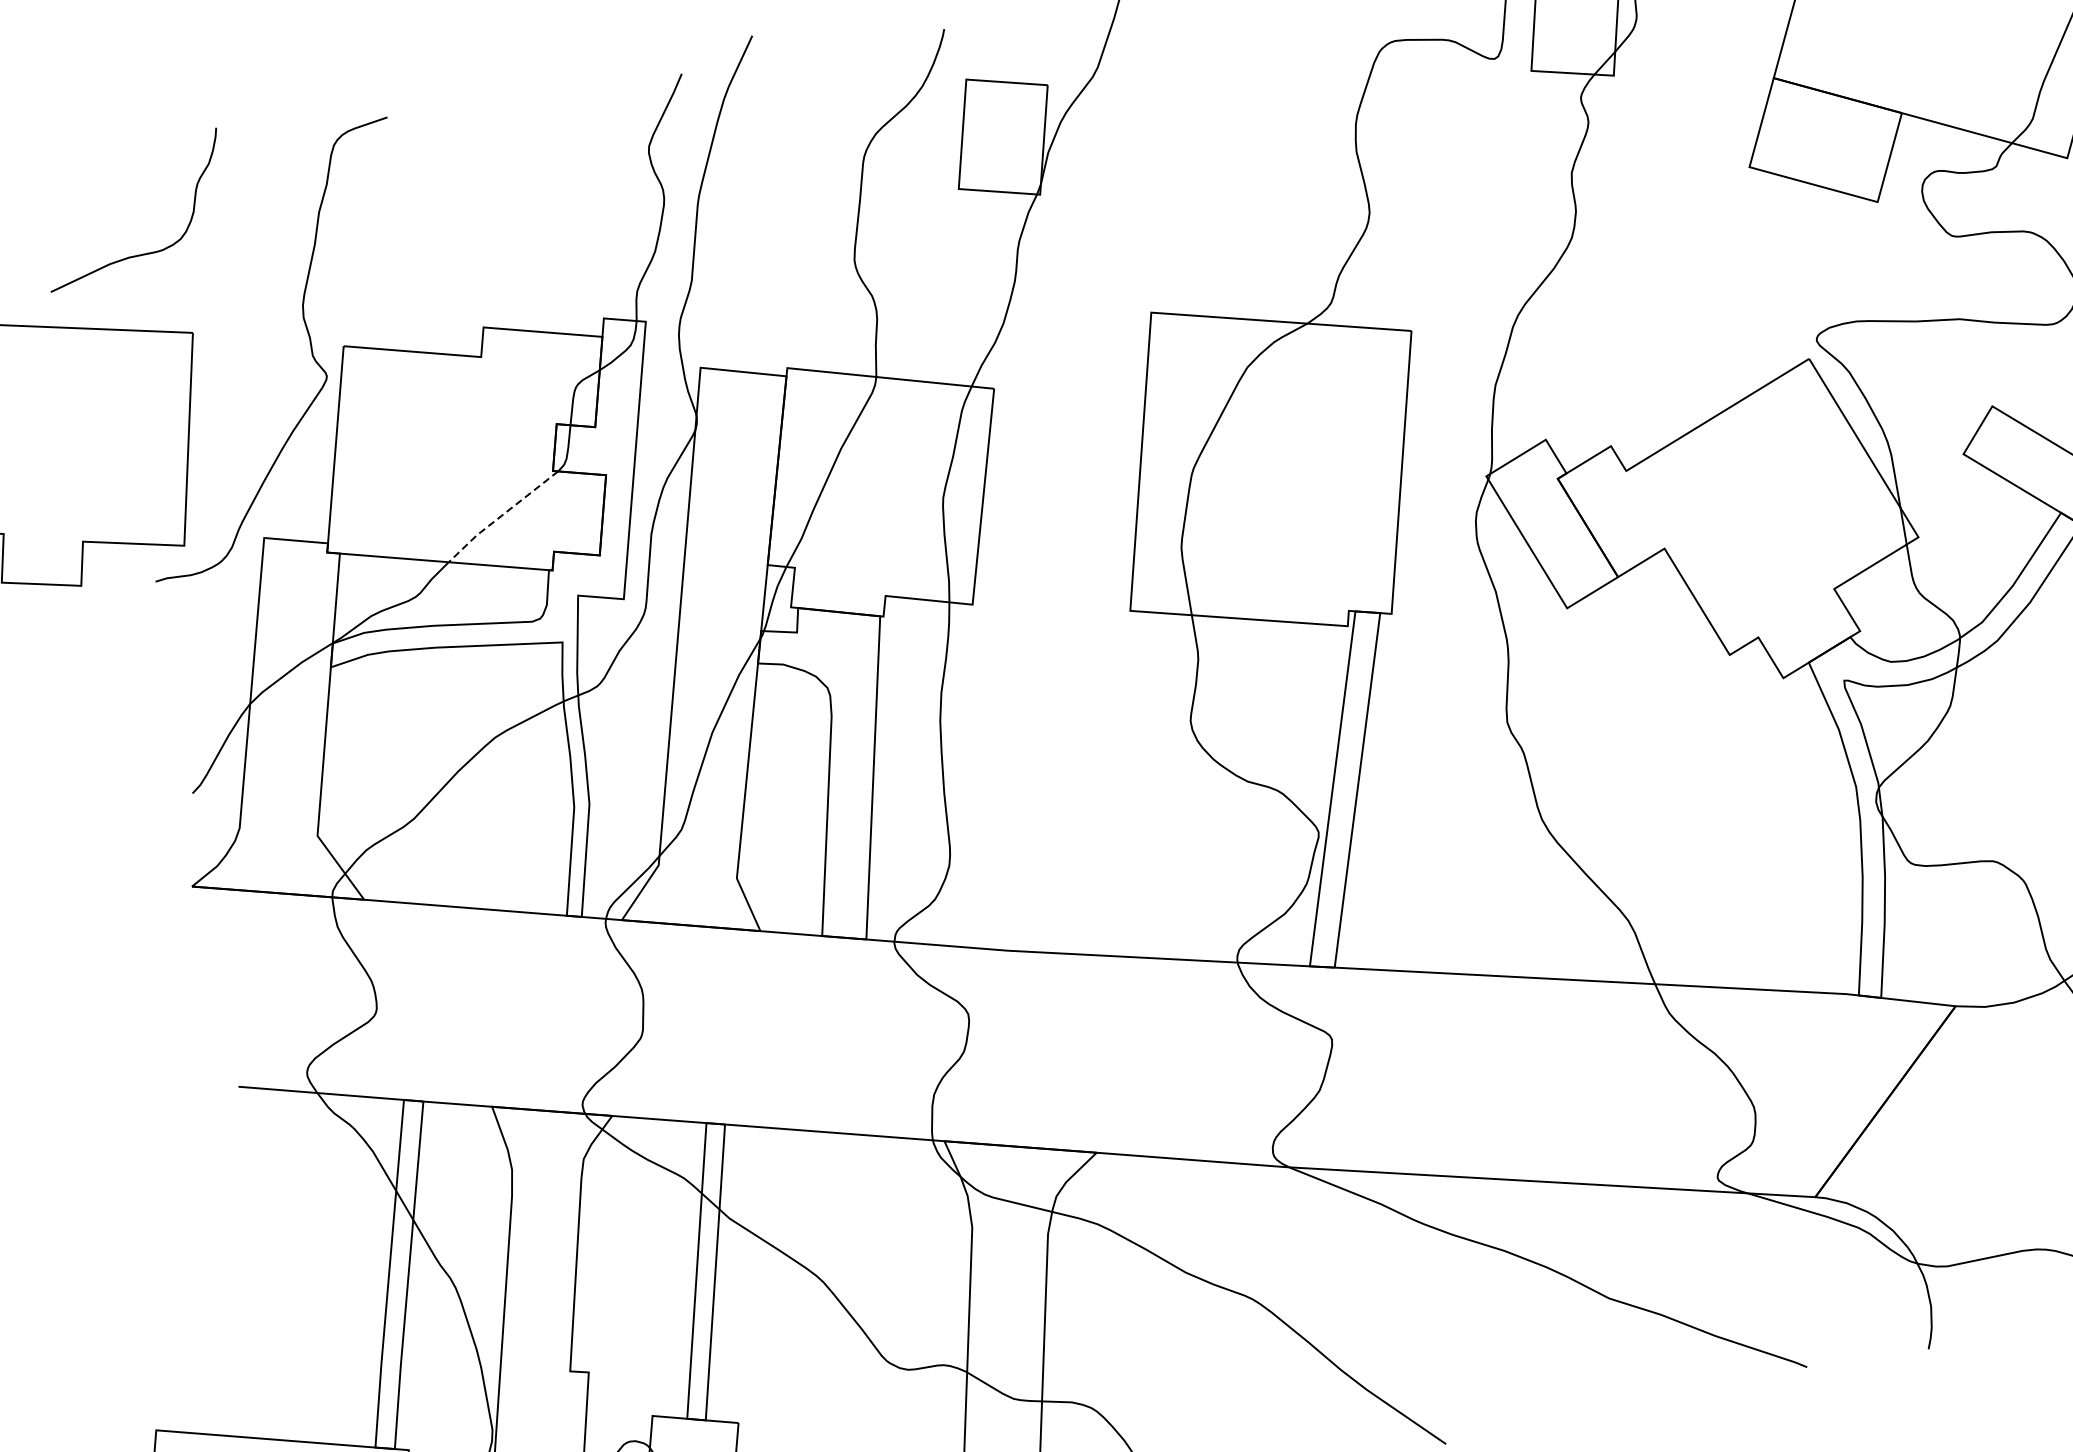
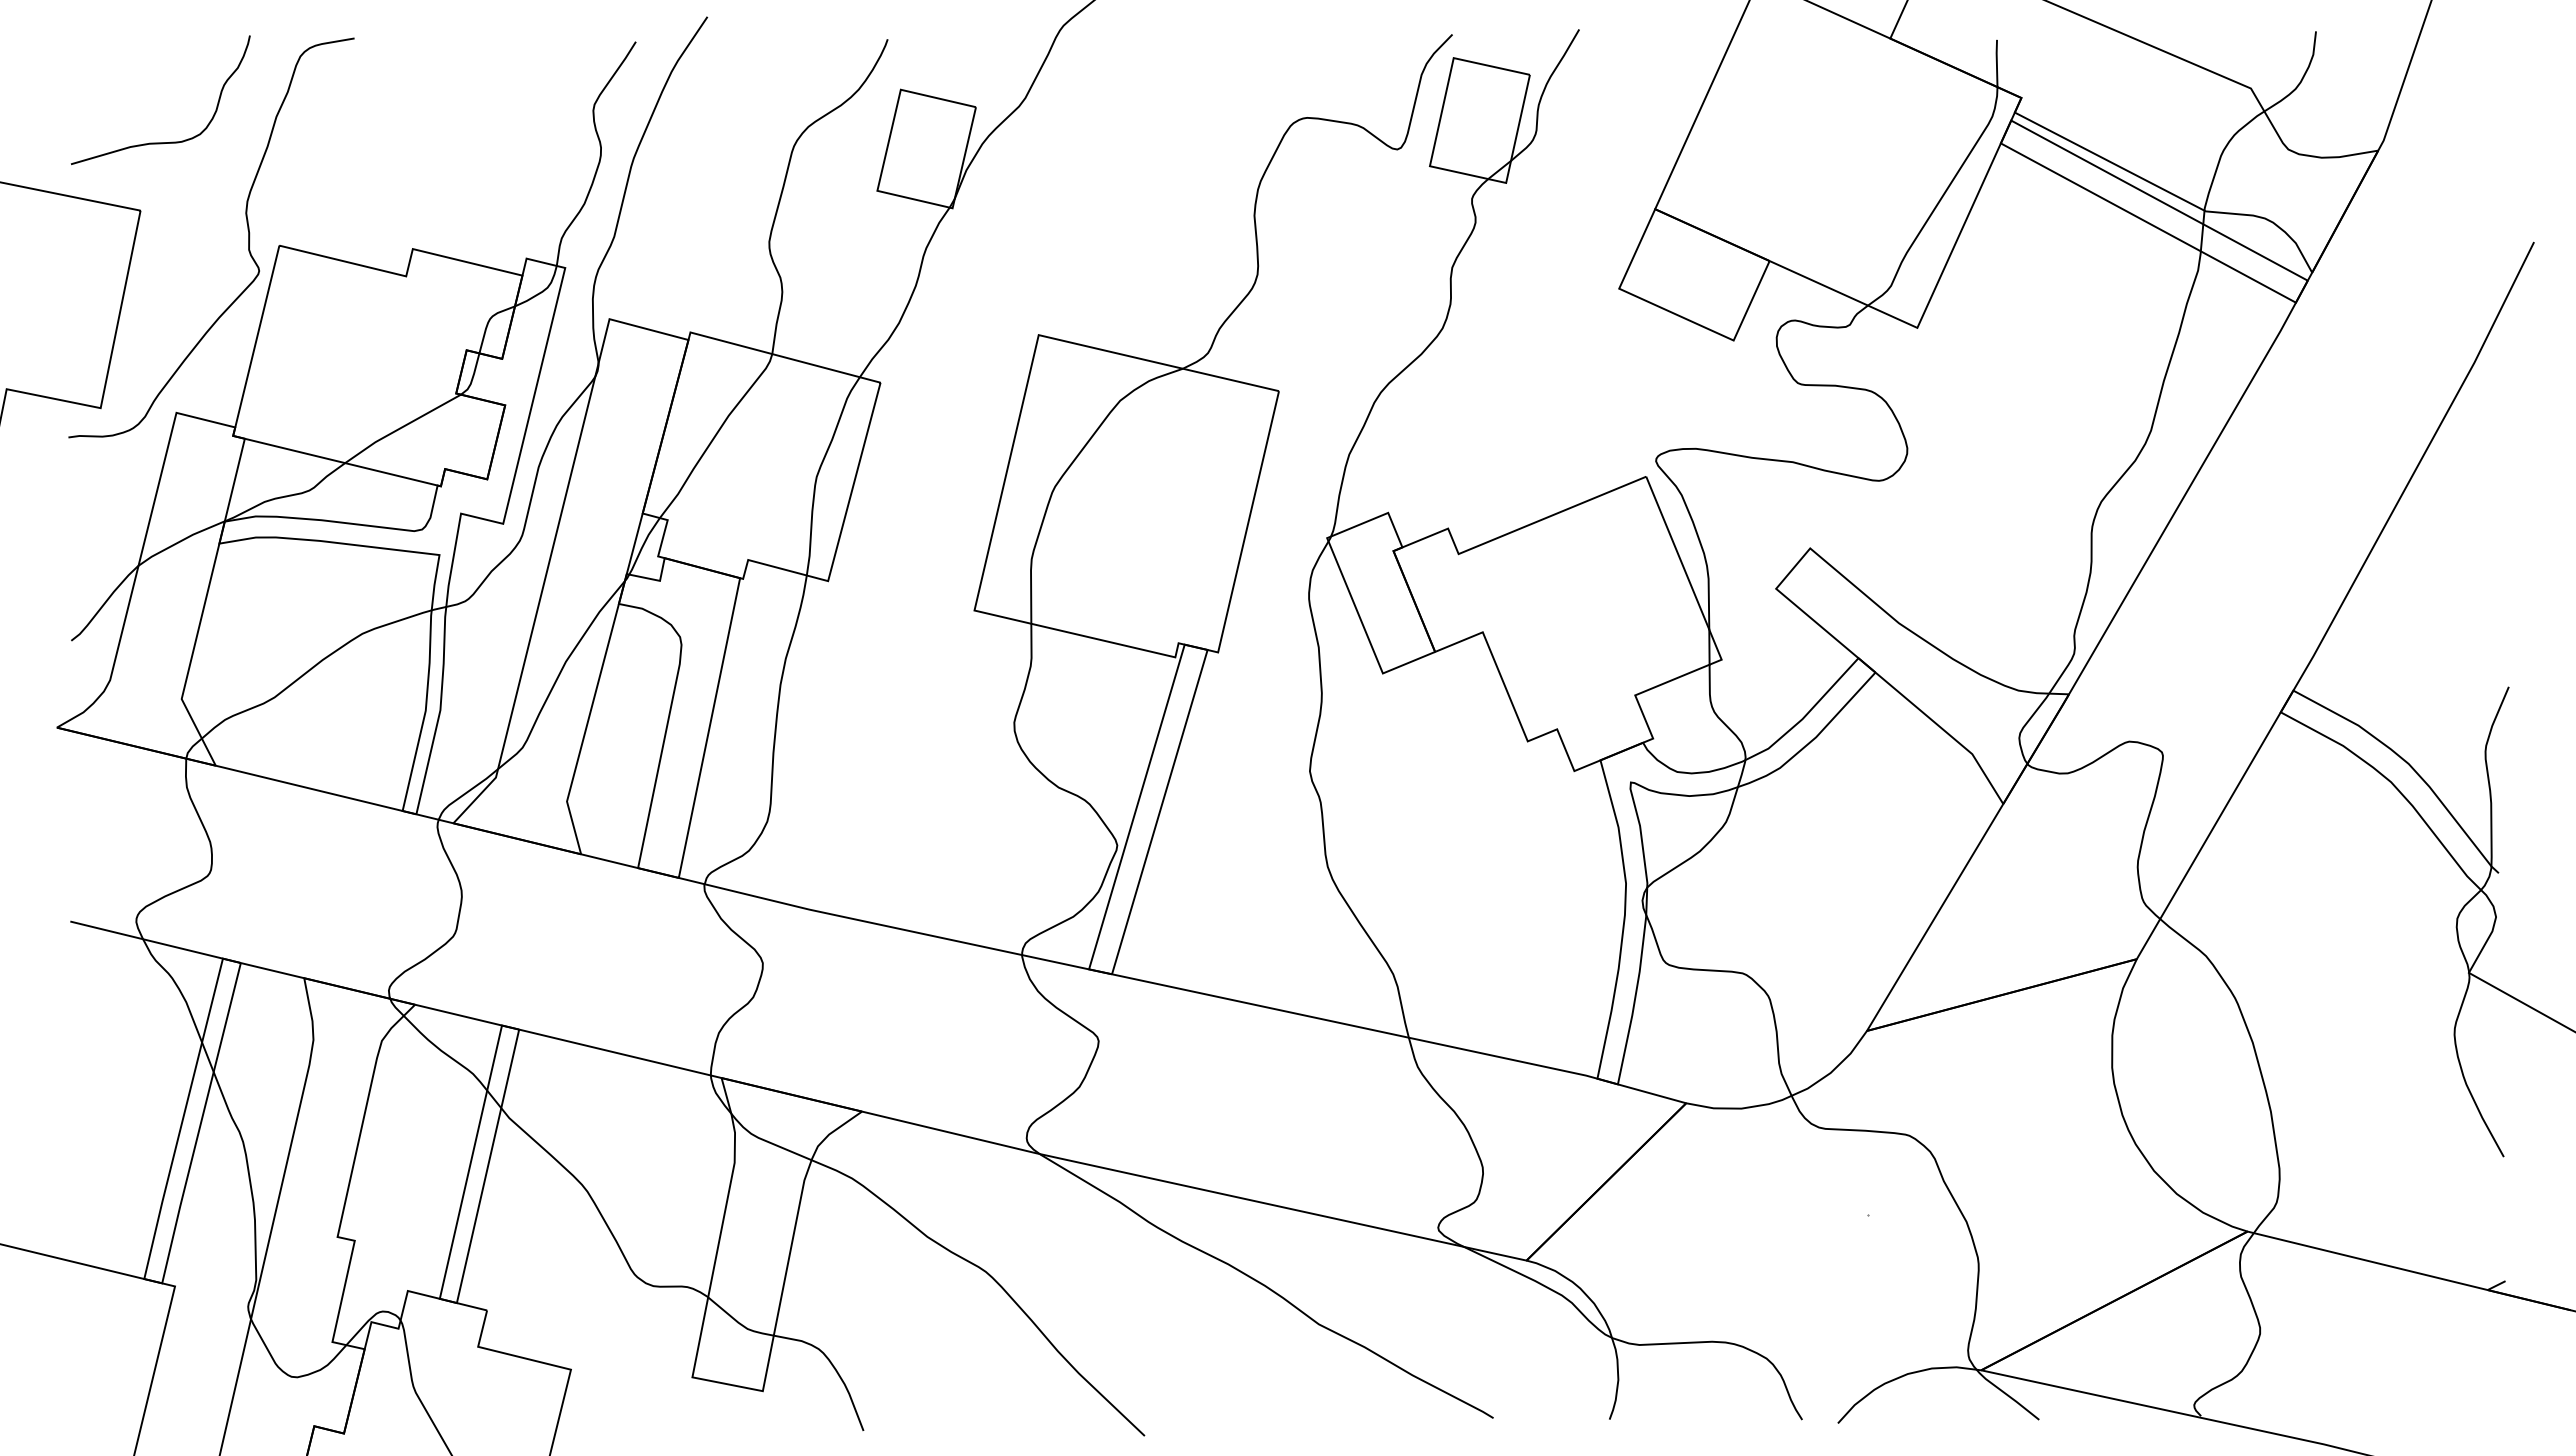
curve: (140, 254) -> (160, 142), moved
line: (501, 515) -> (401, 427), dashed -> solid

